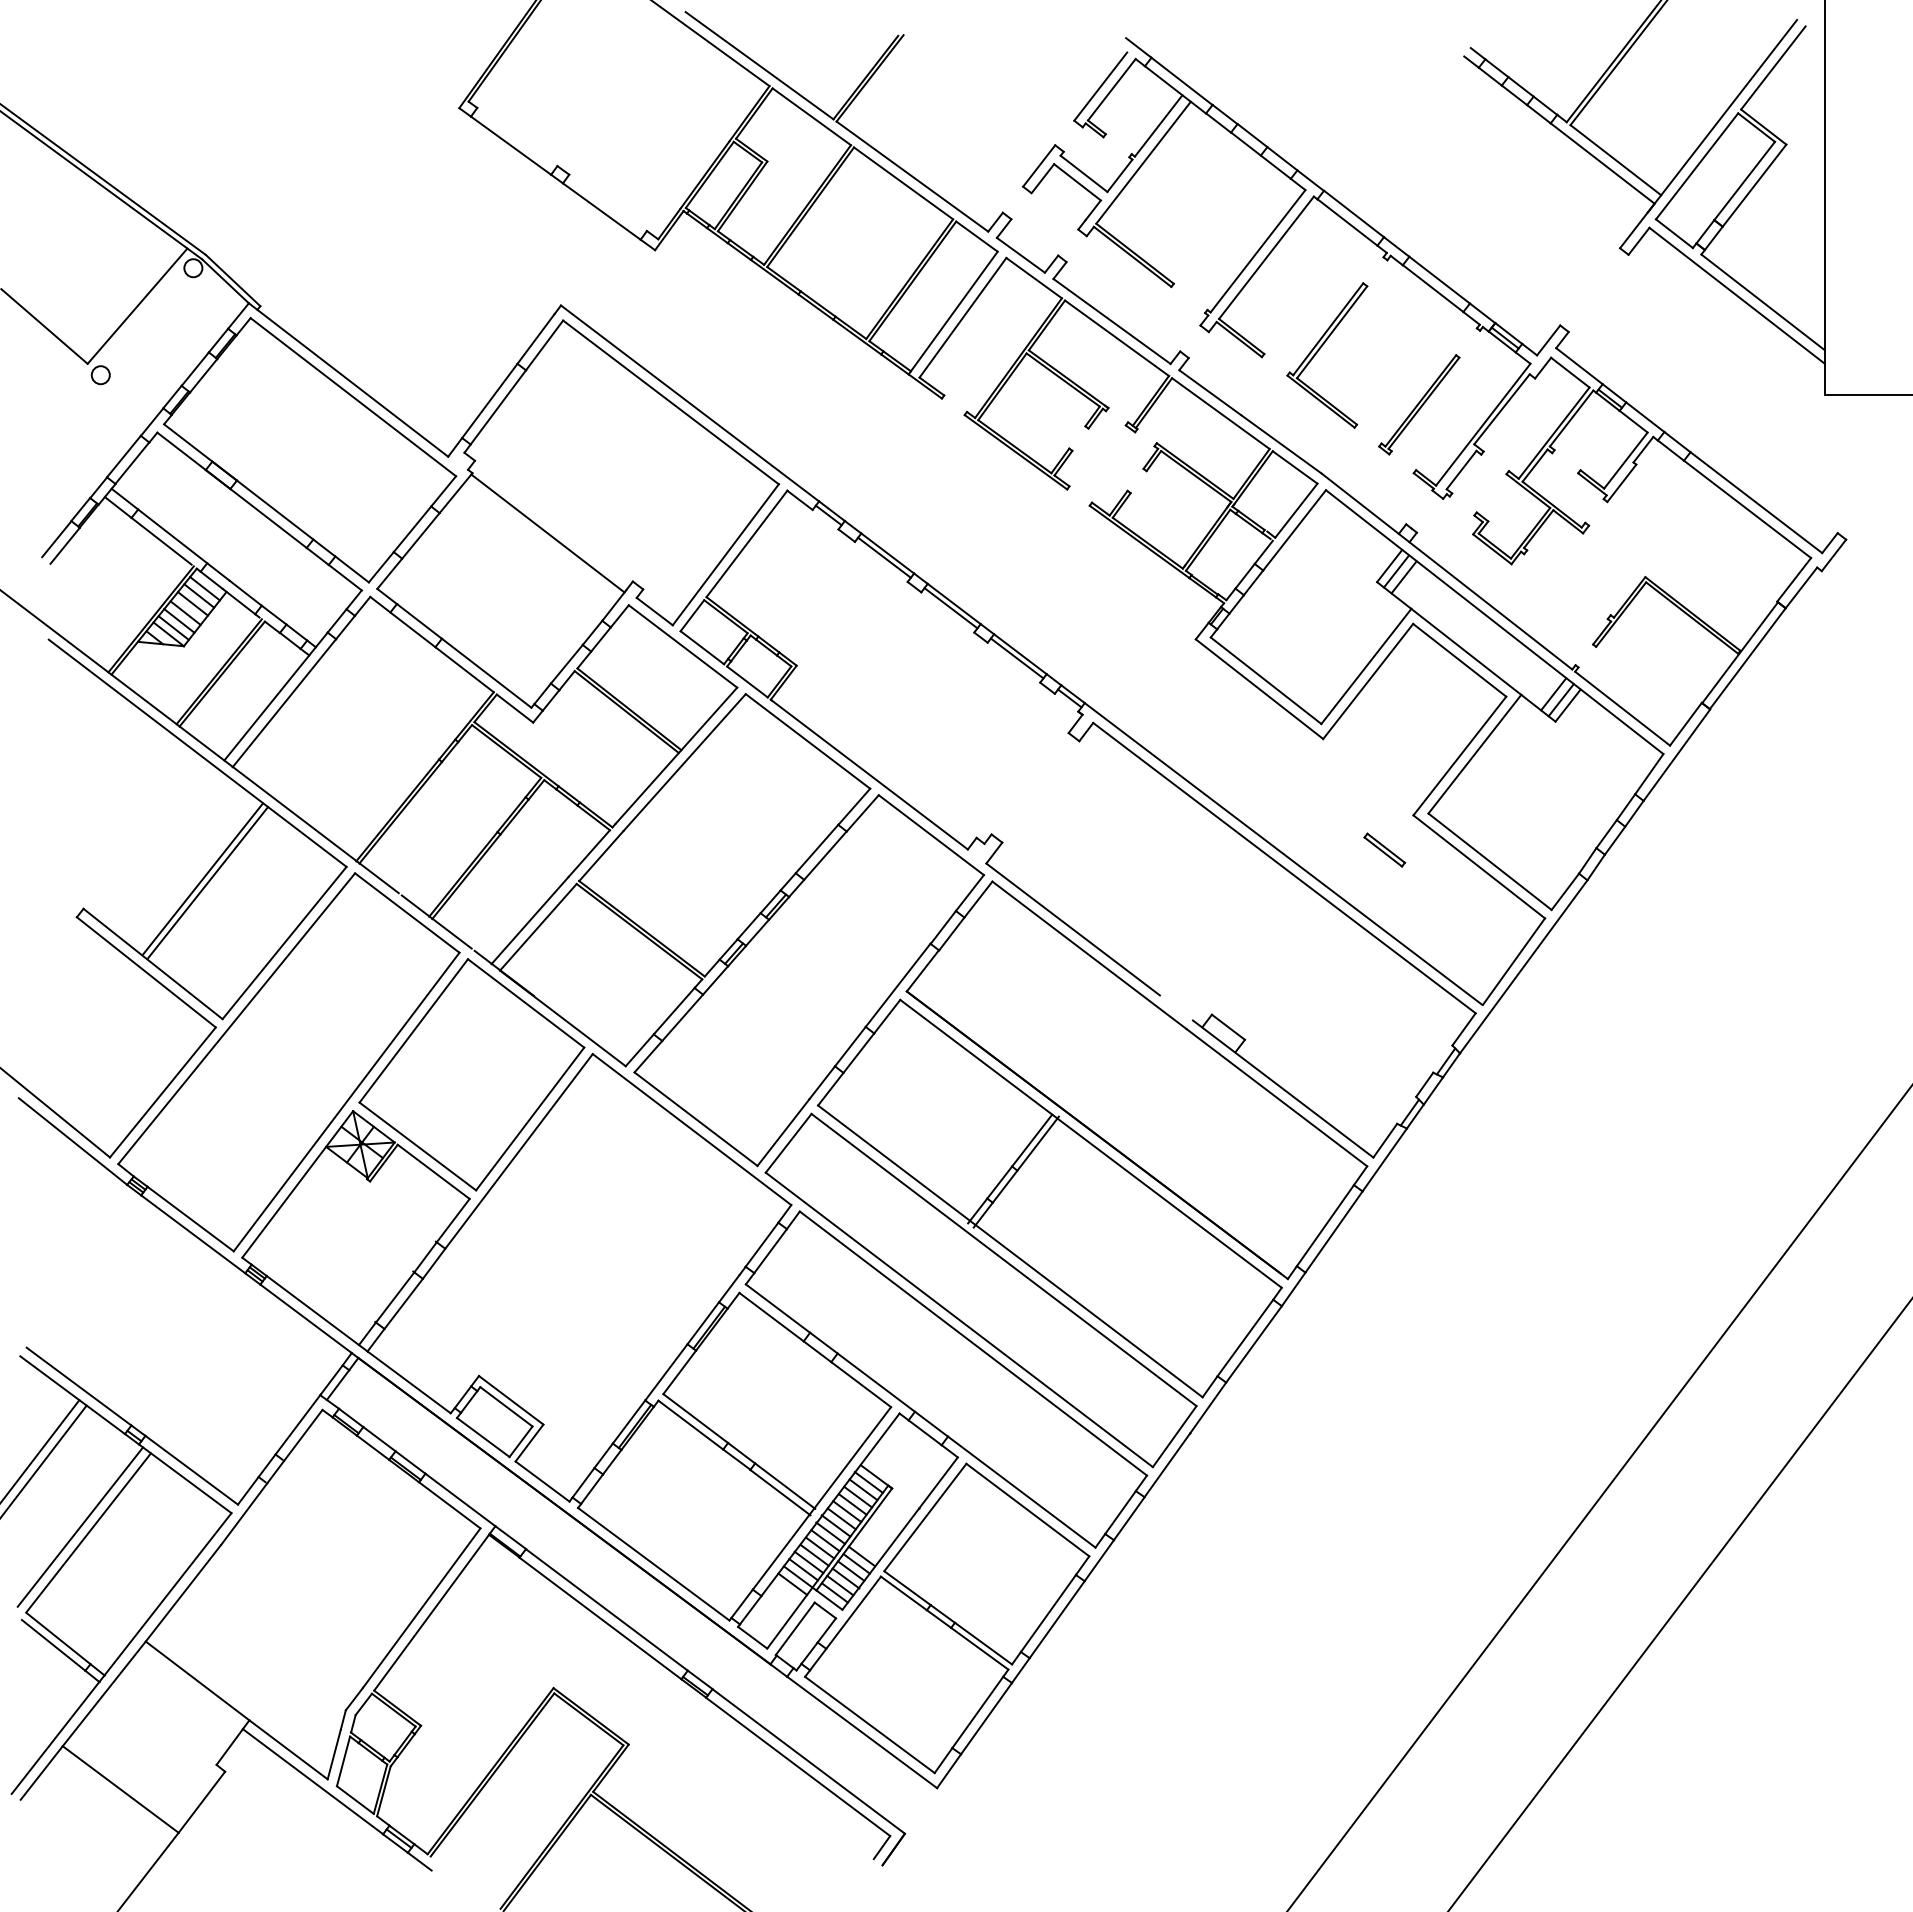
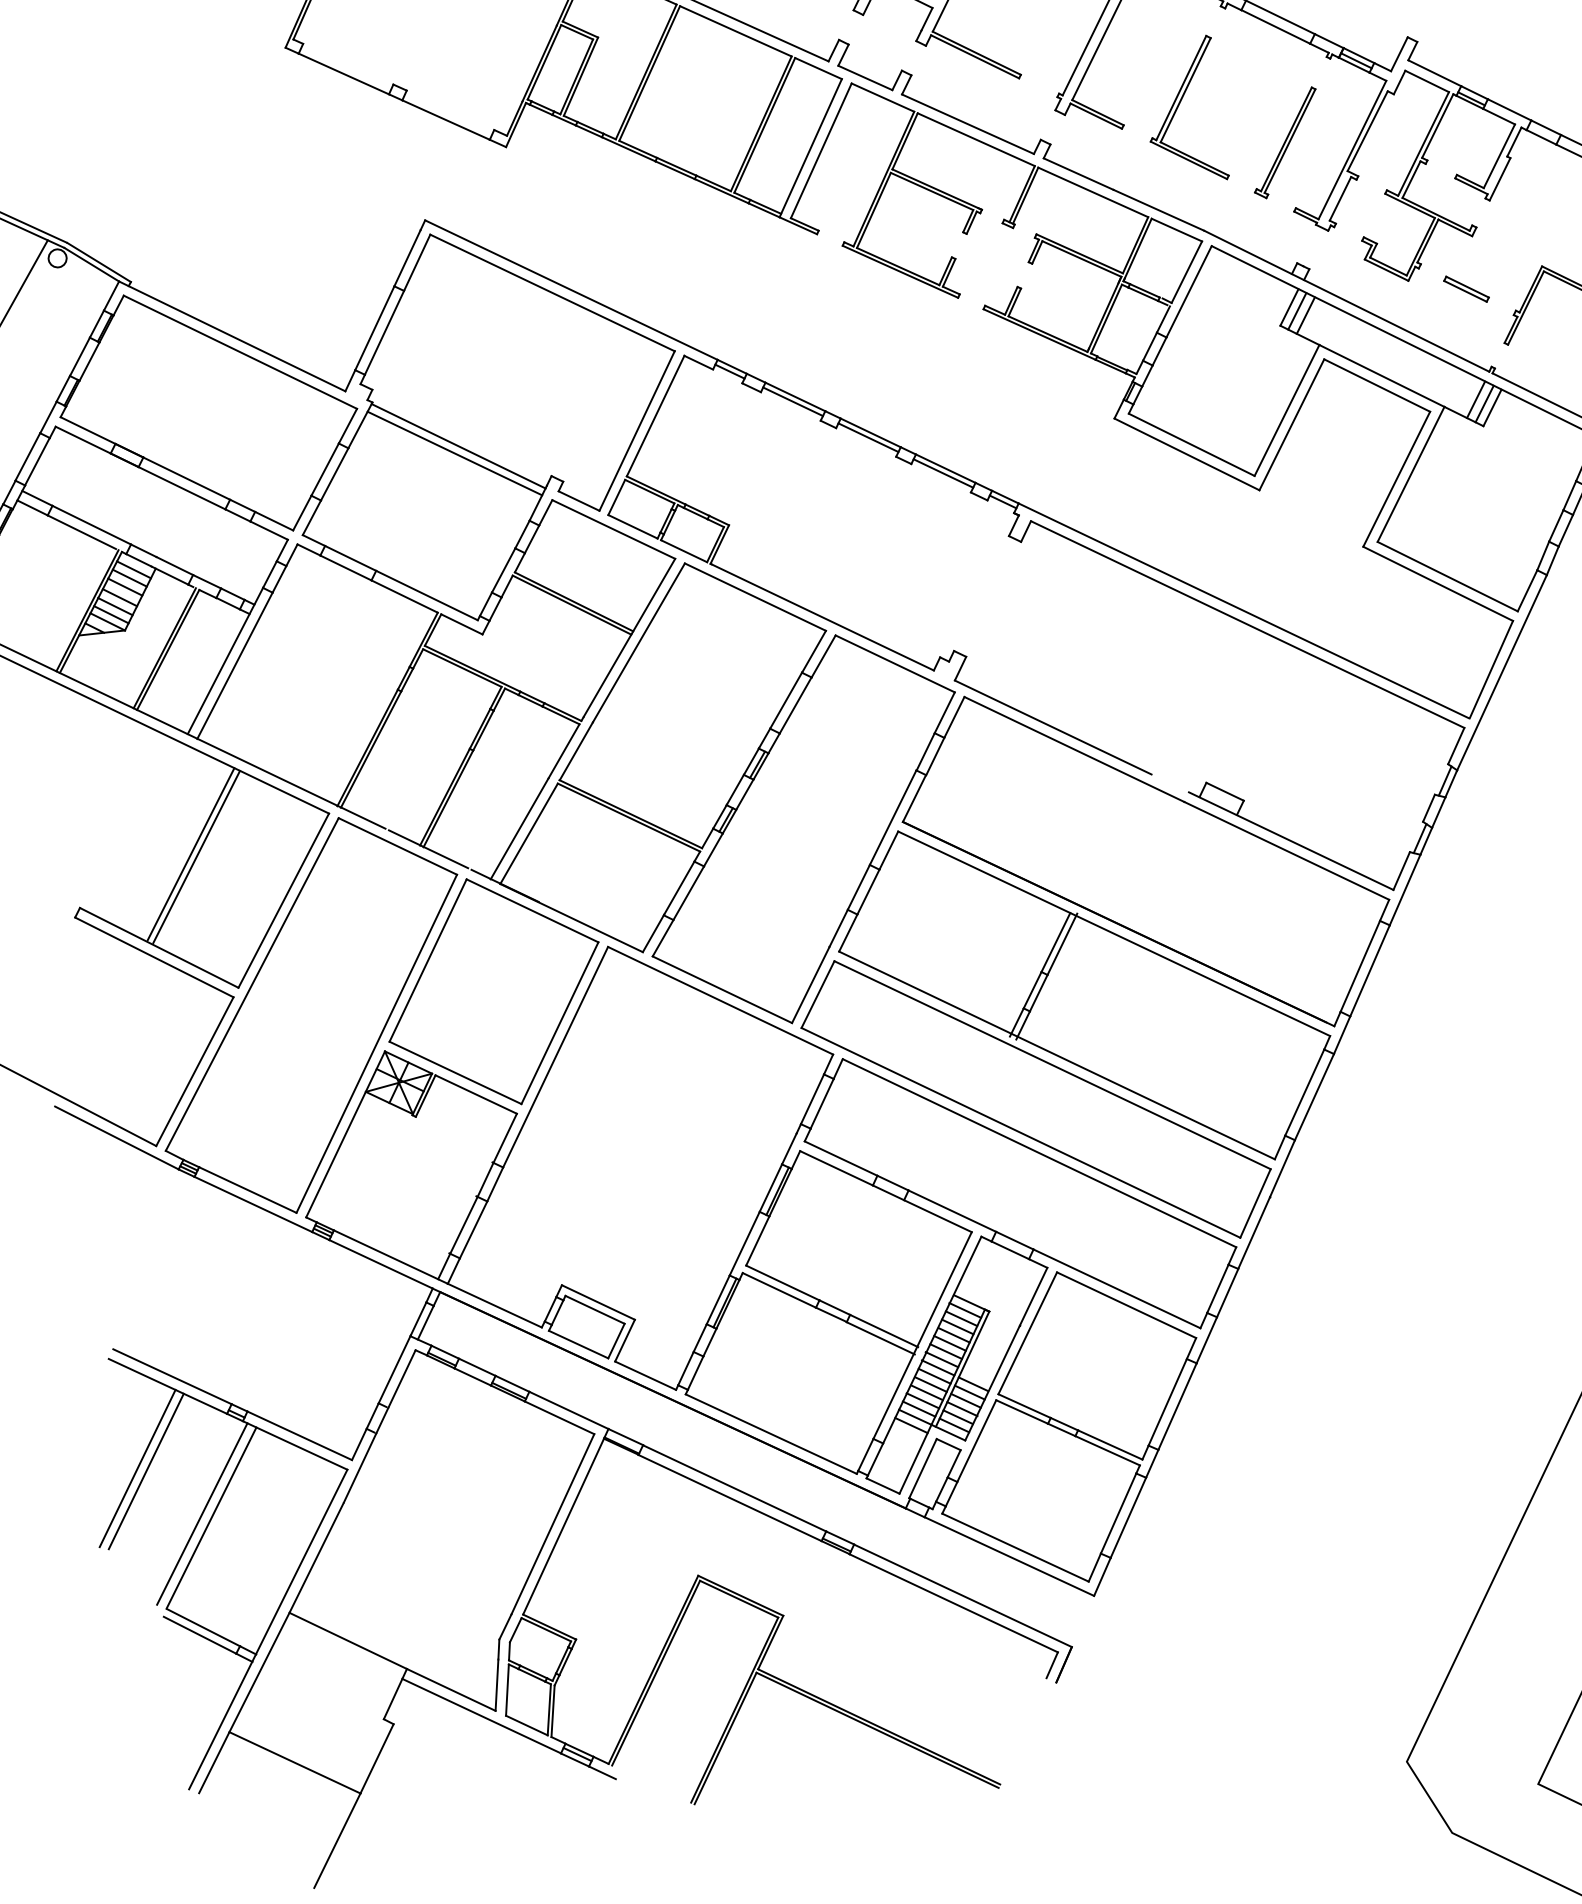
line: (542, 539) -> (454, 453), added
part: (1384, 849) -> (1466, 288), moved

